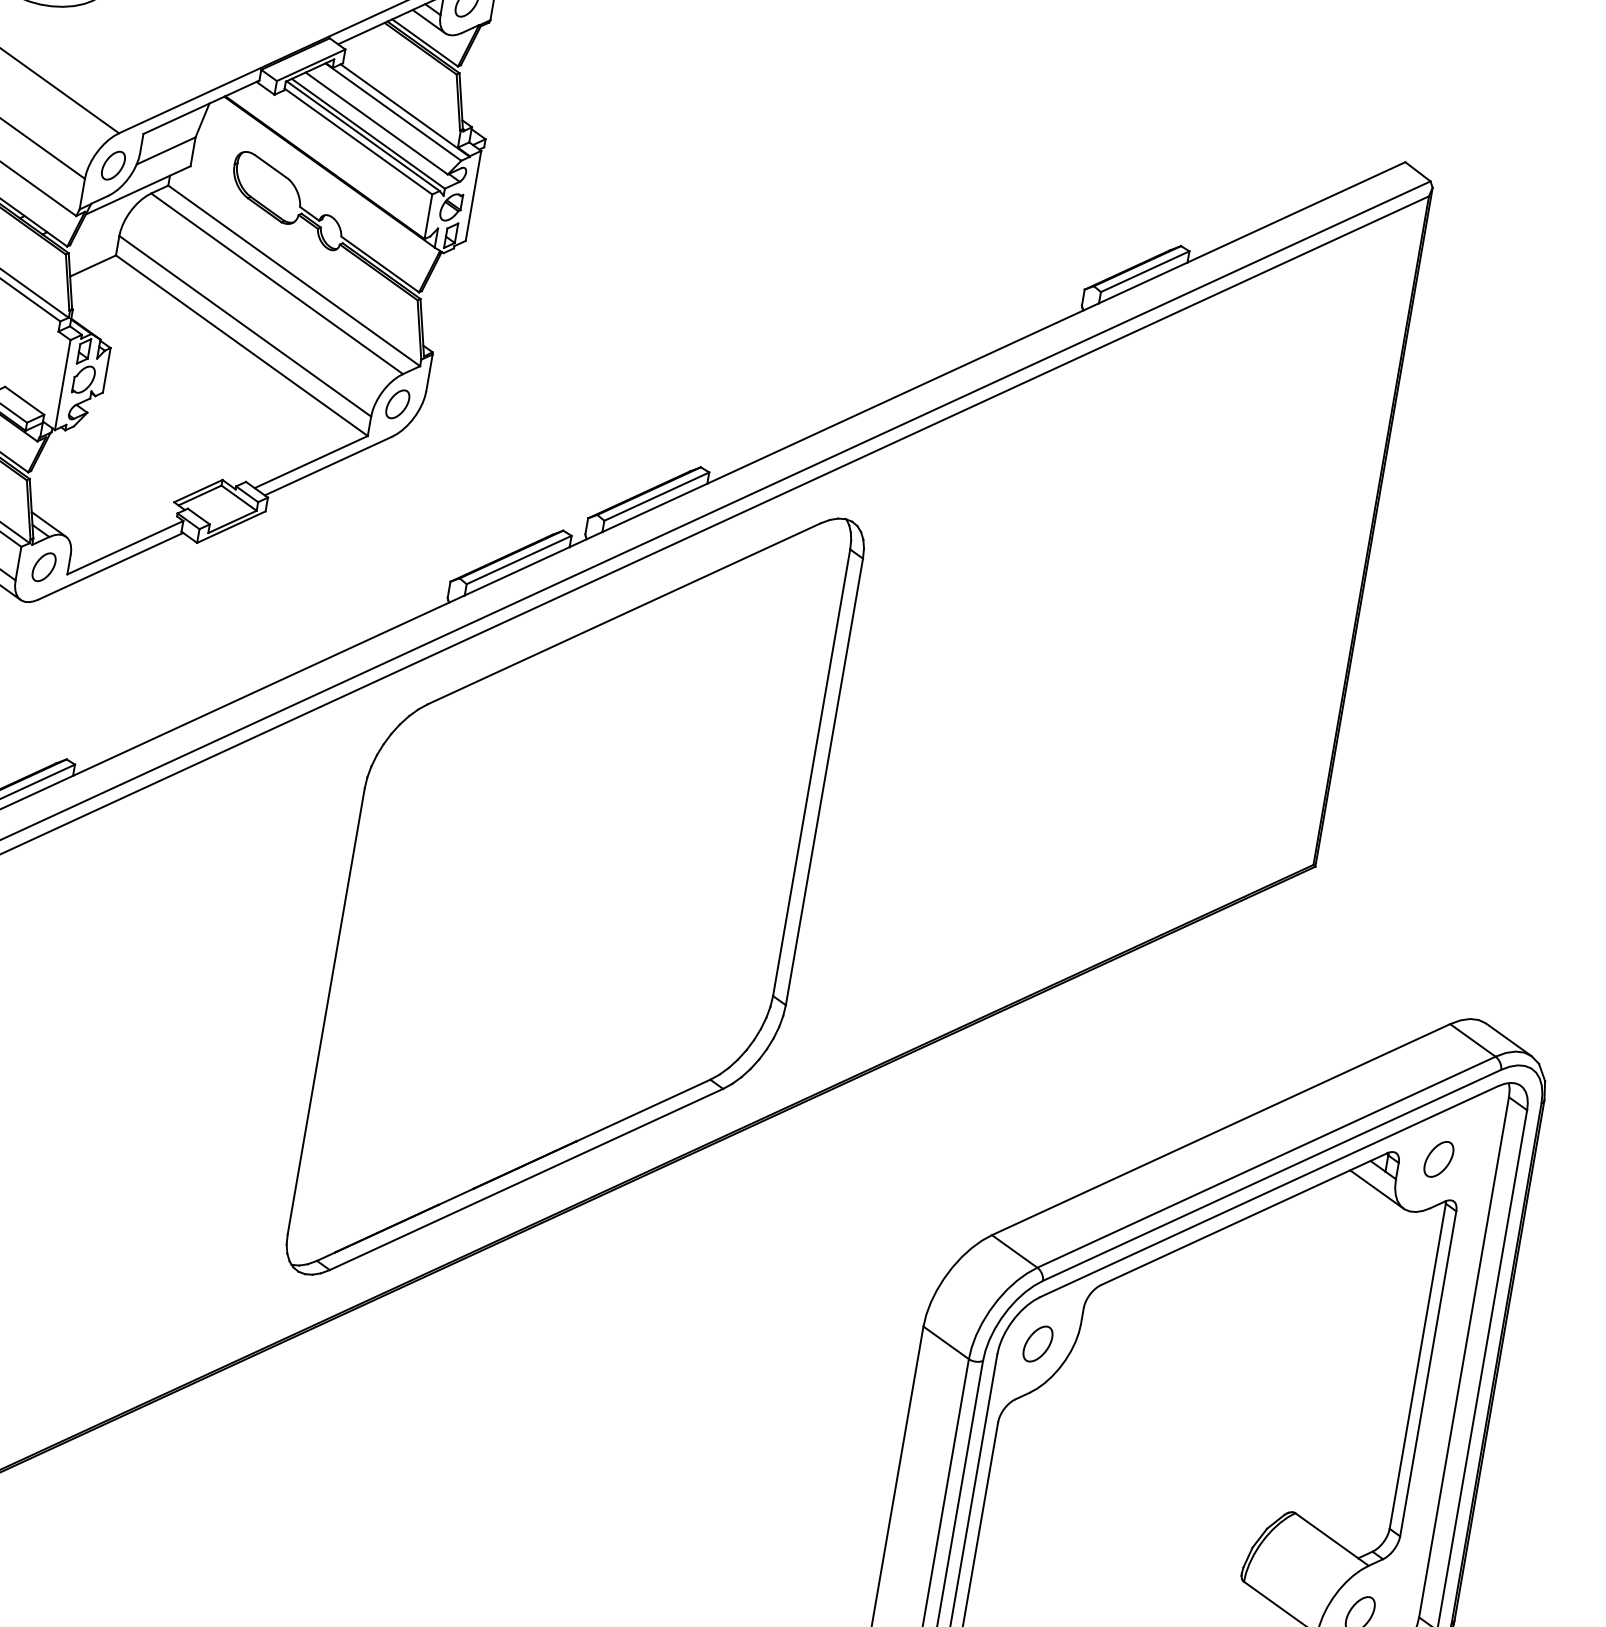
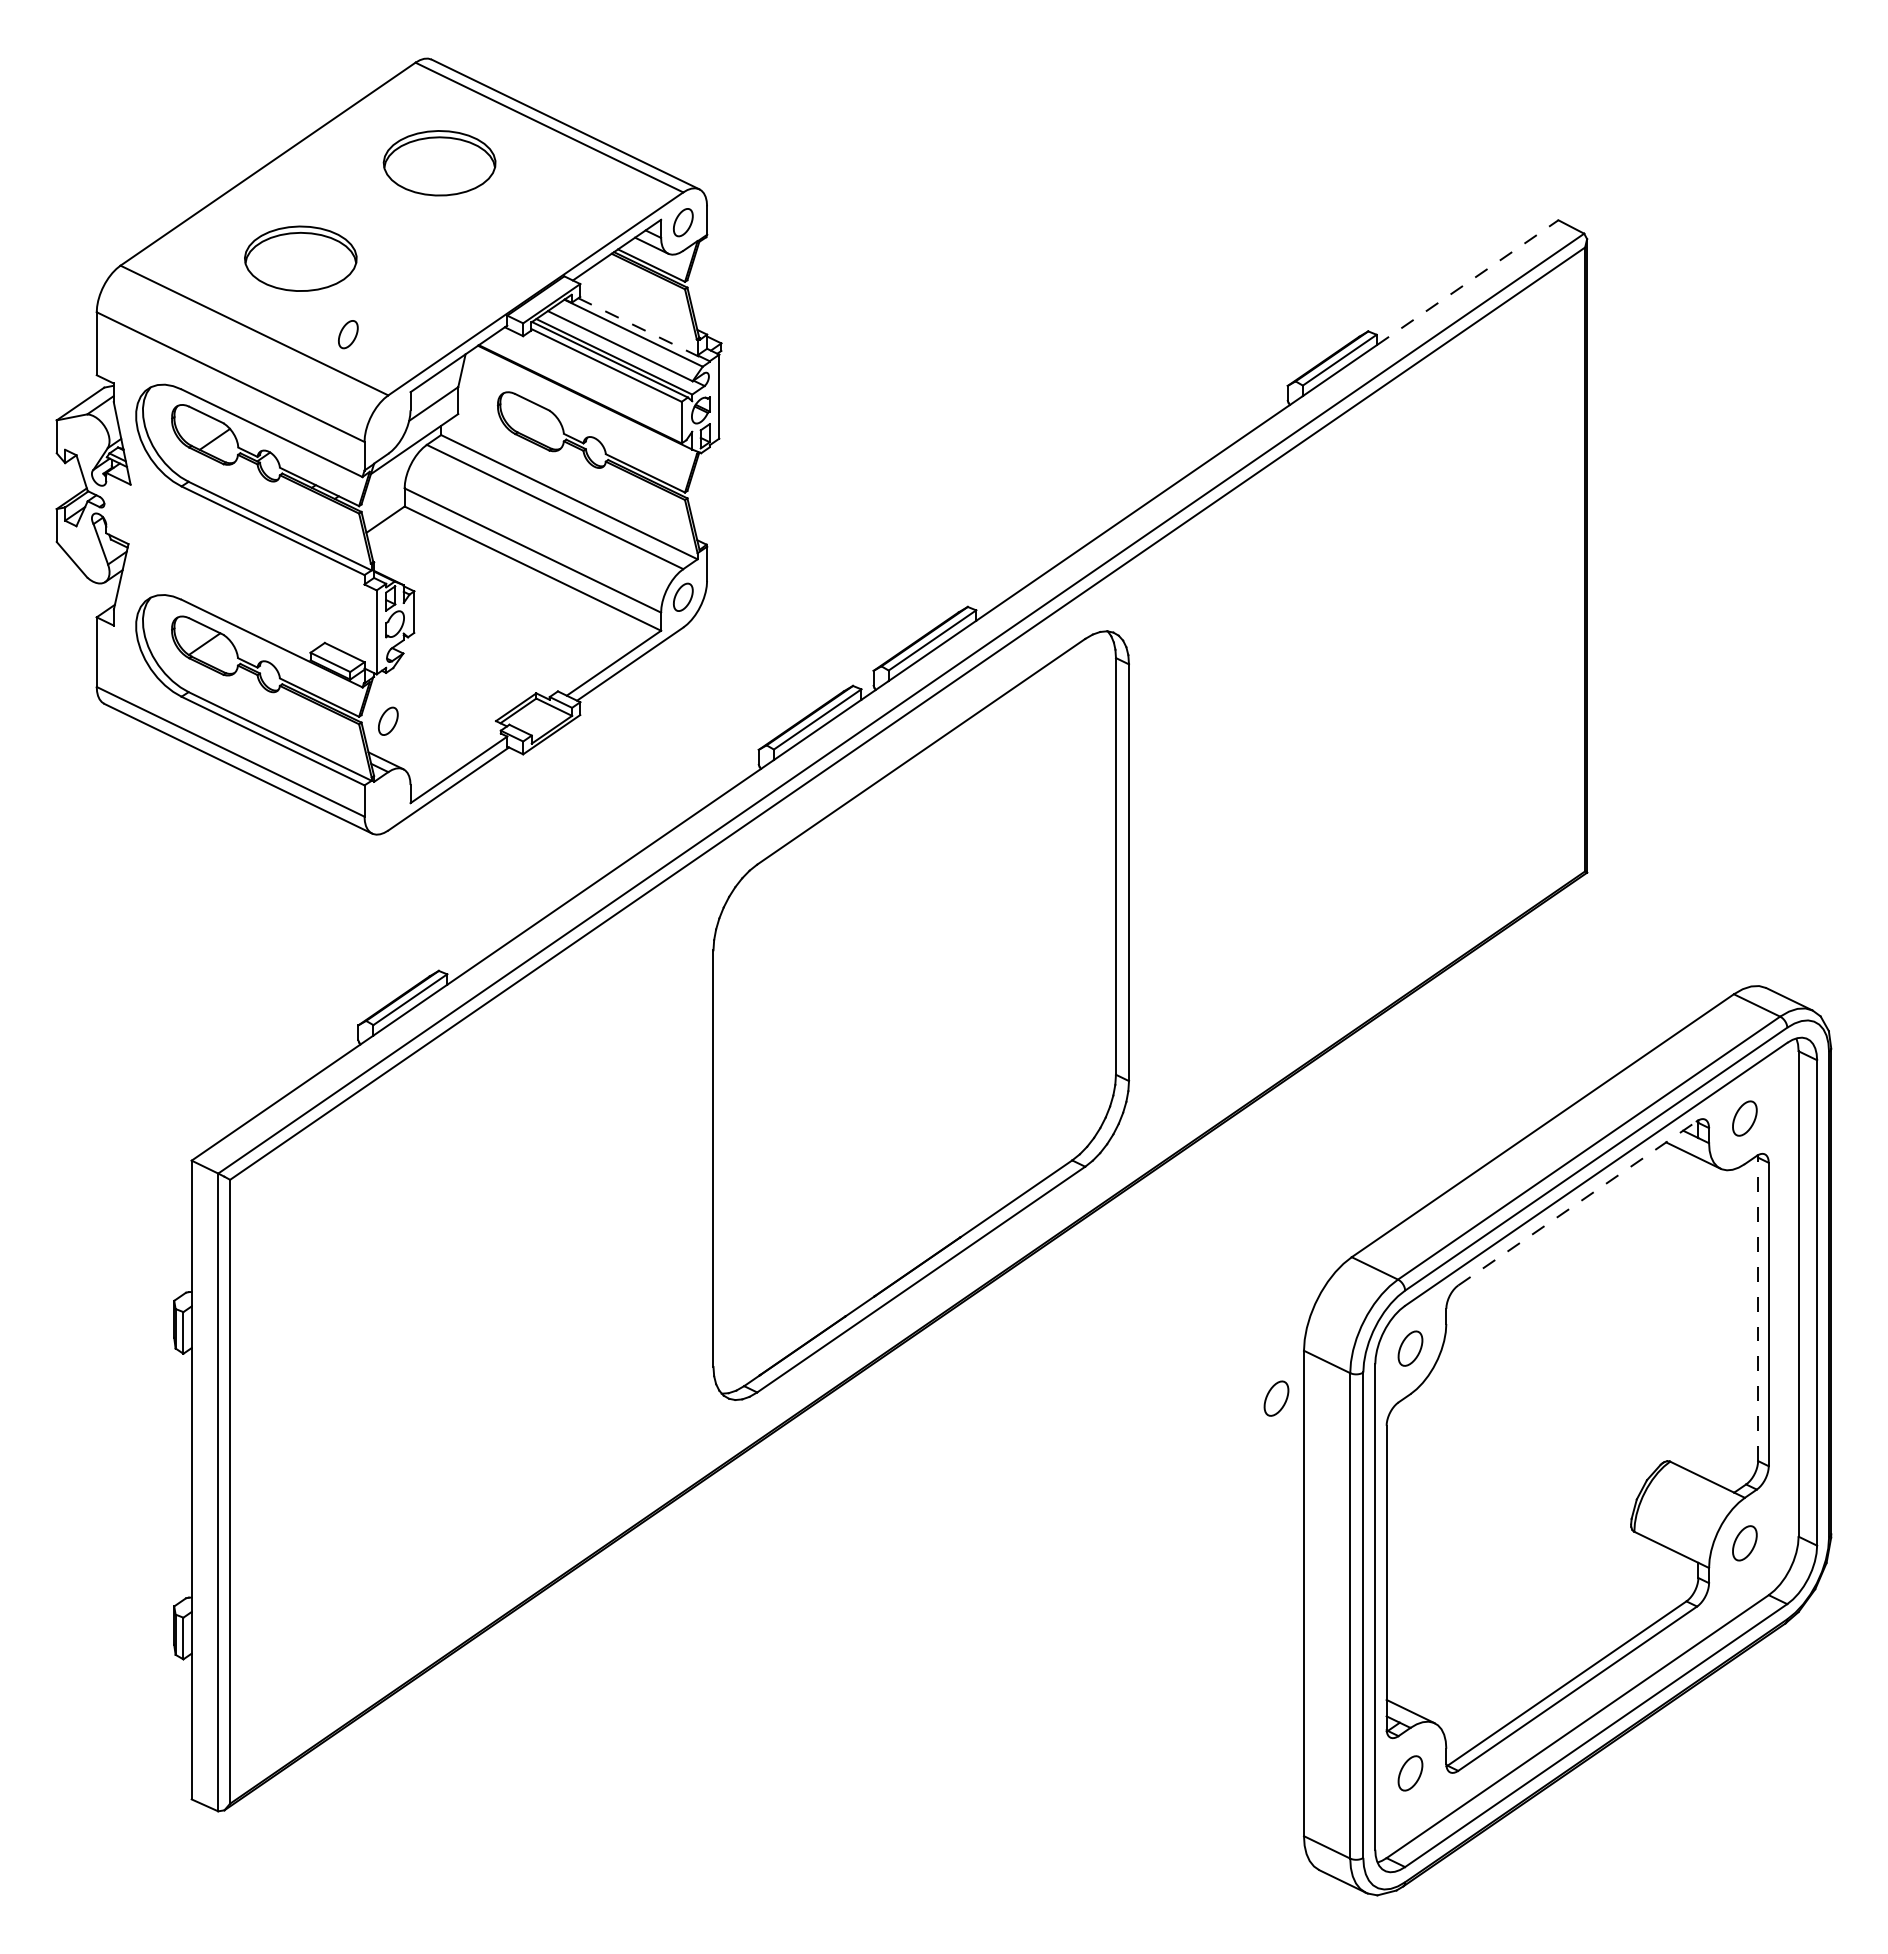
line: (405, 111) -> (644, 330), solid -> dashed
part: (113, 165) -> (348, 334), moved
line: (1296, 212) -> (1467, 282), solid -> dashed
part: (44, 566) -> (388, 720), moved
line: (1243, 1219) -> (1577, 1203), solid -> dashed
line: (1418, 1366) -> (1758, 1309), solid -> dashed
part: (885, 1372) -> (1276, 1398), added

